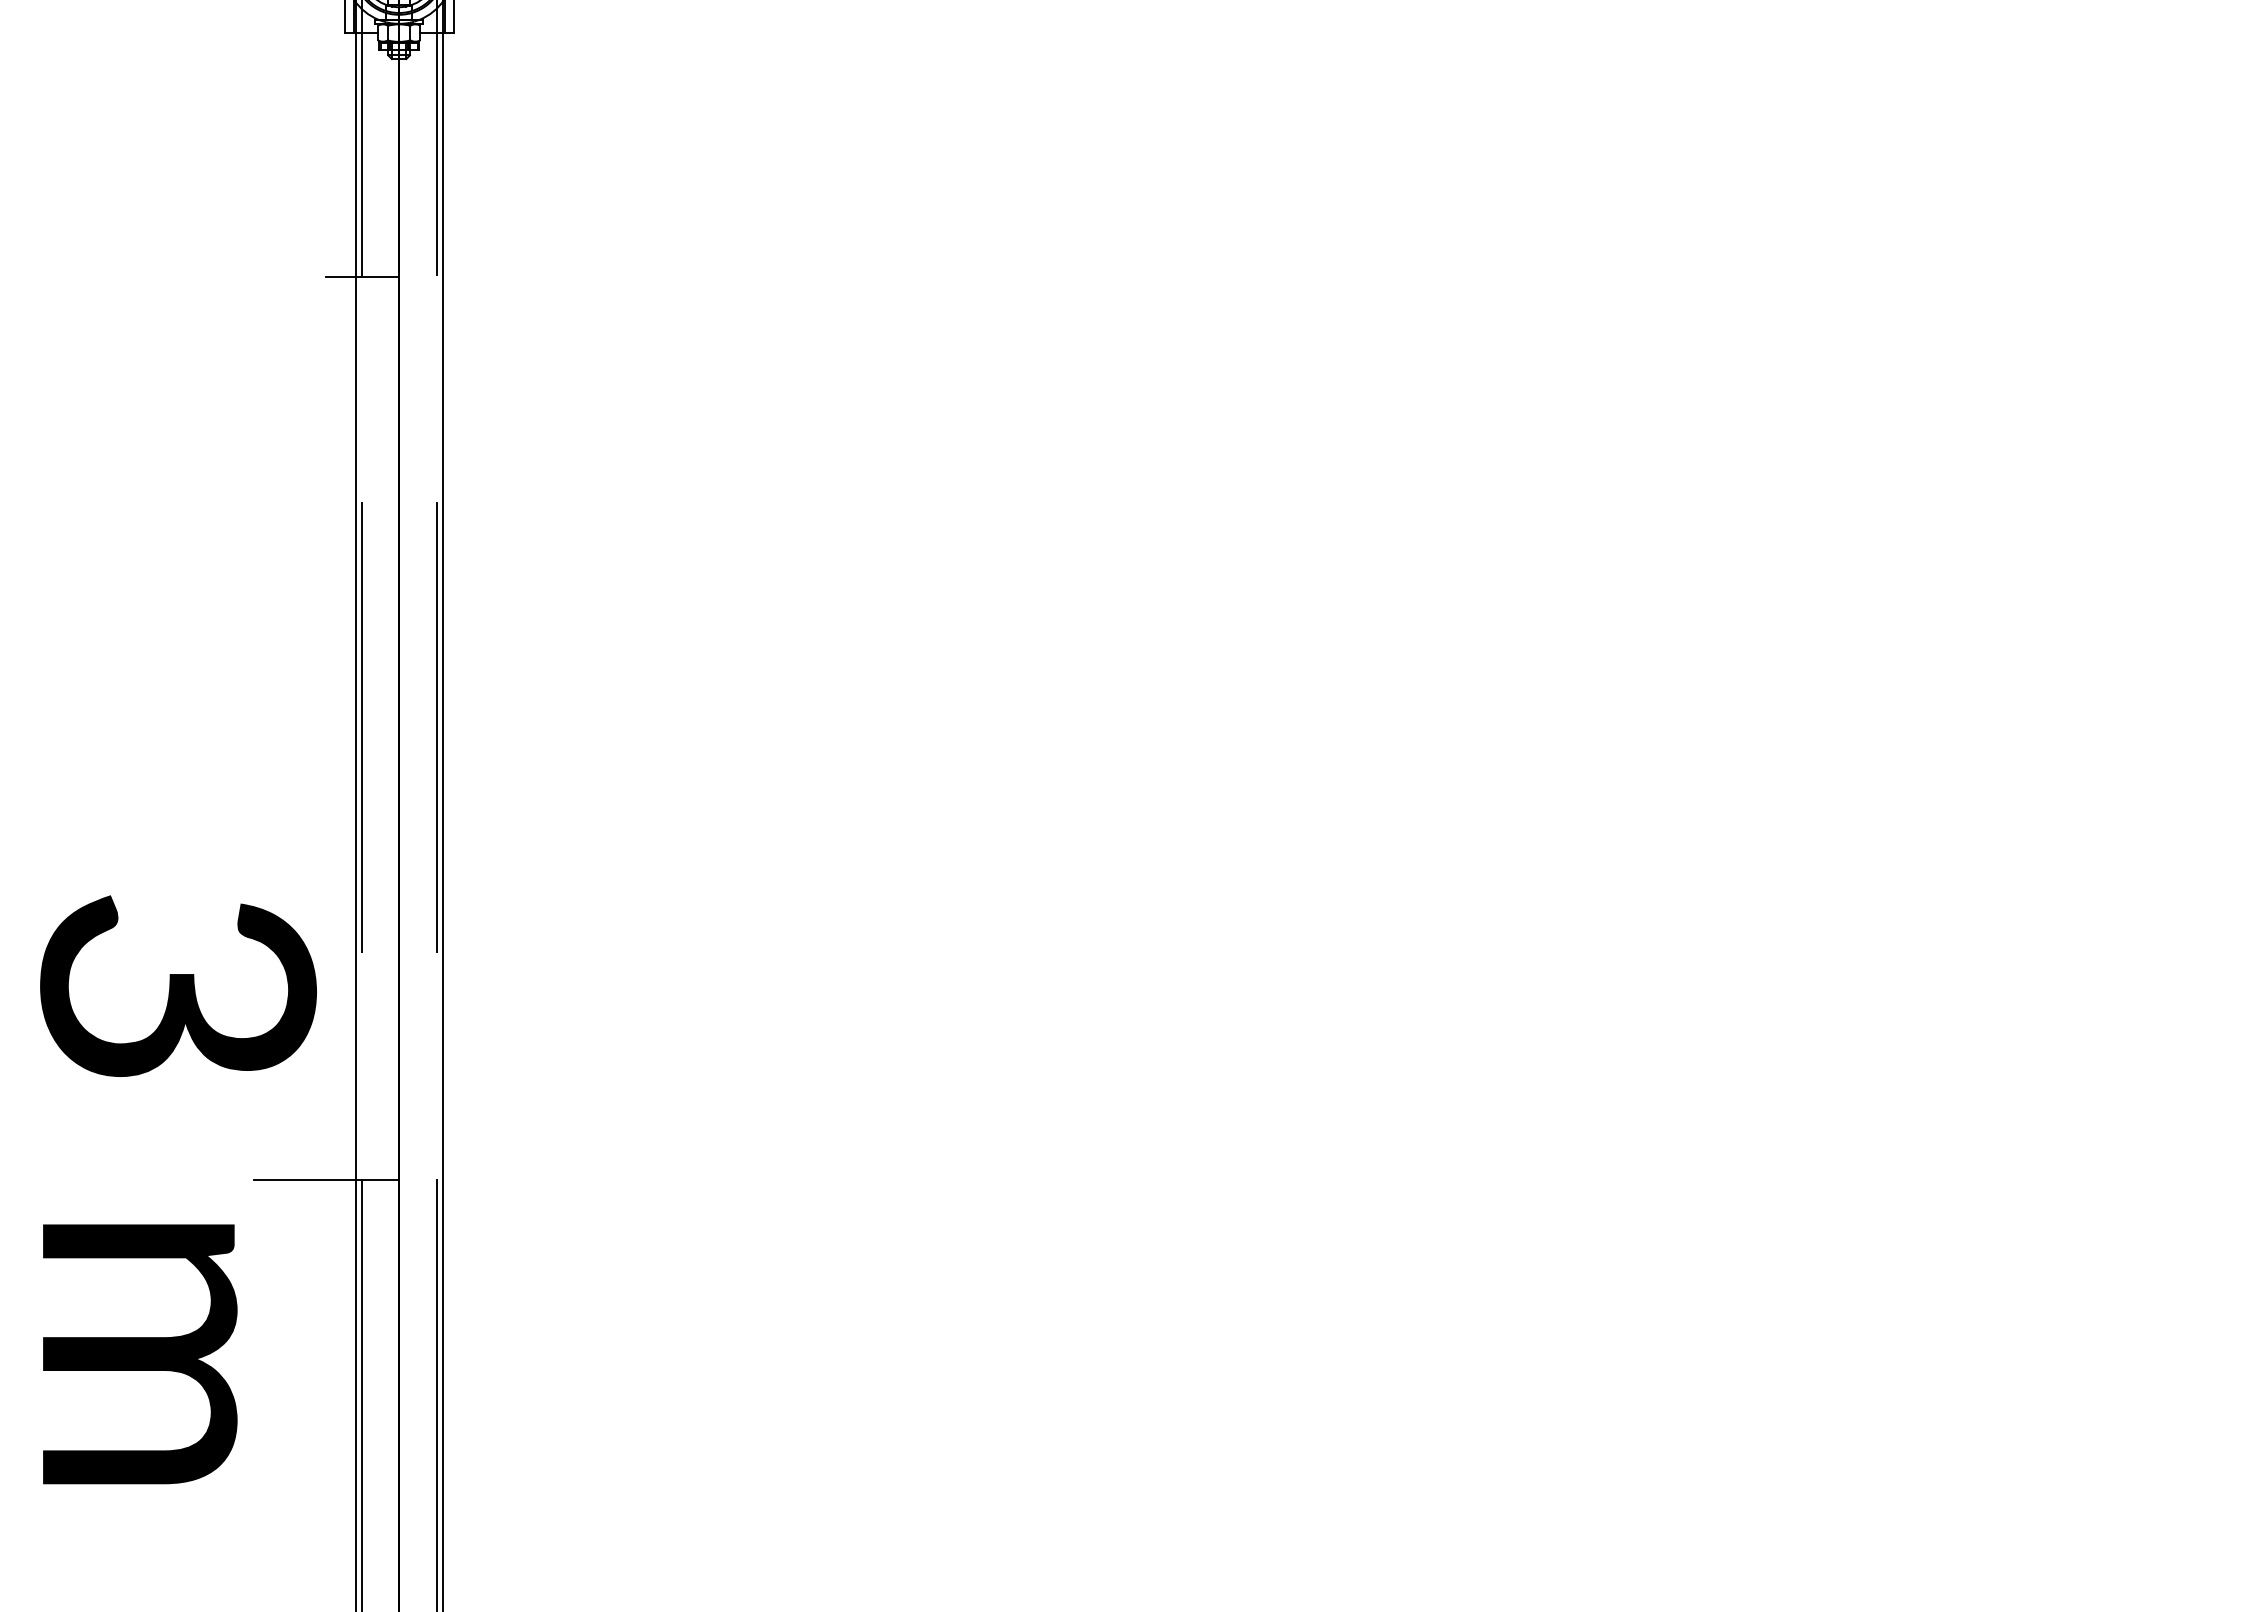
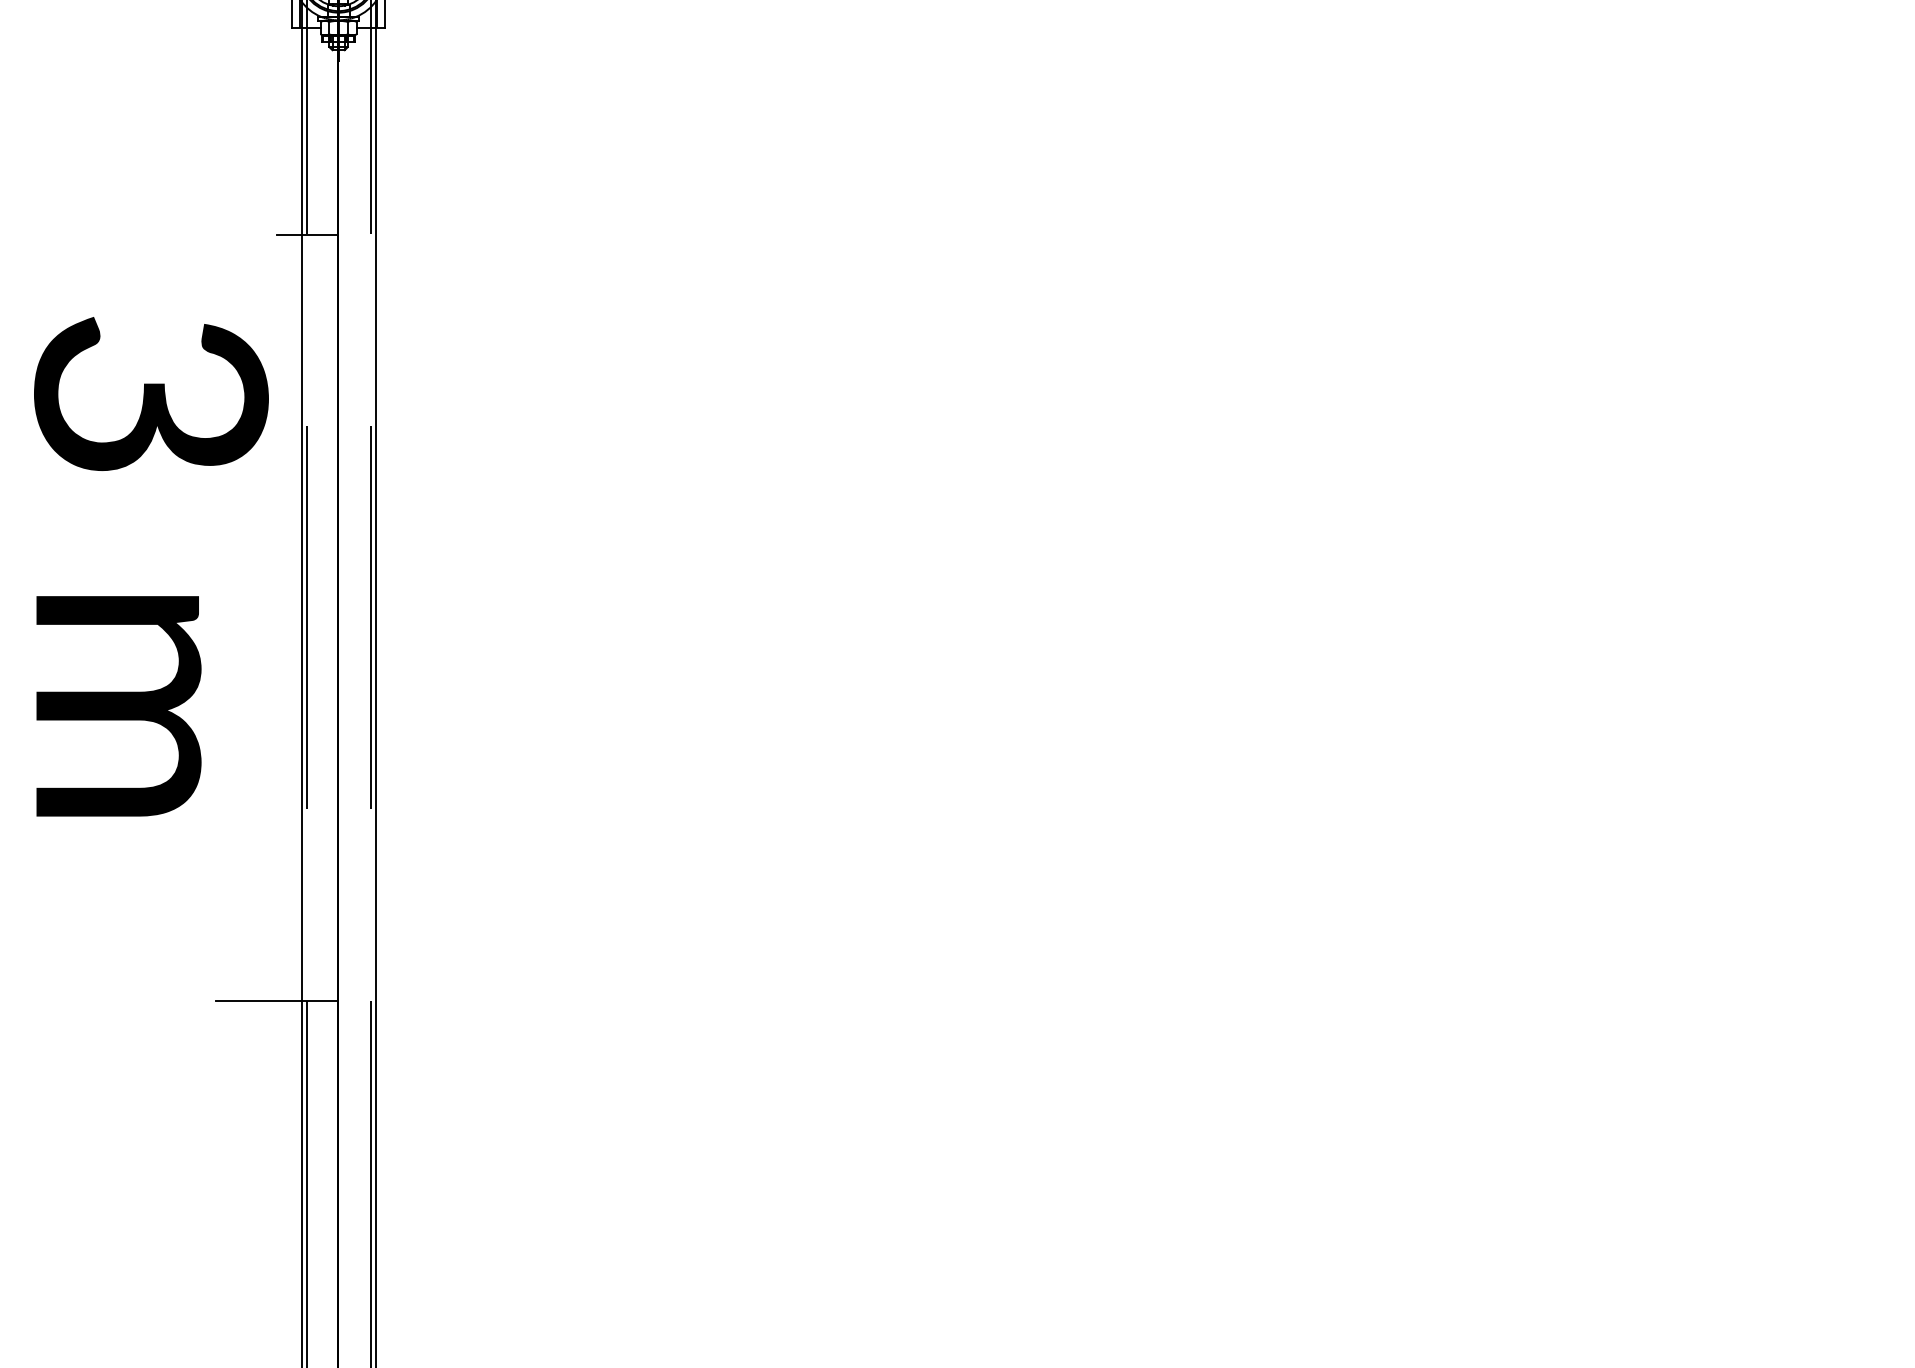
text: (178, 1189) -> (151, 566), moved

